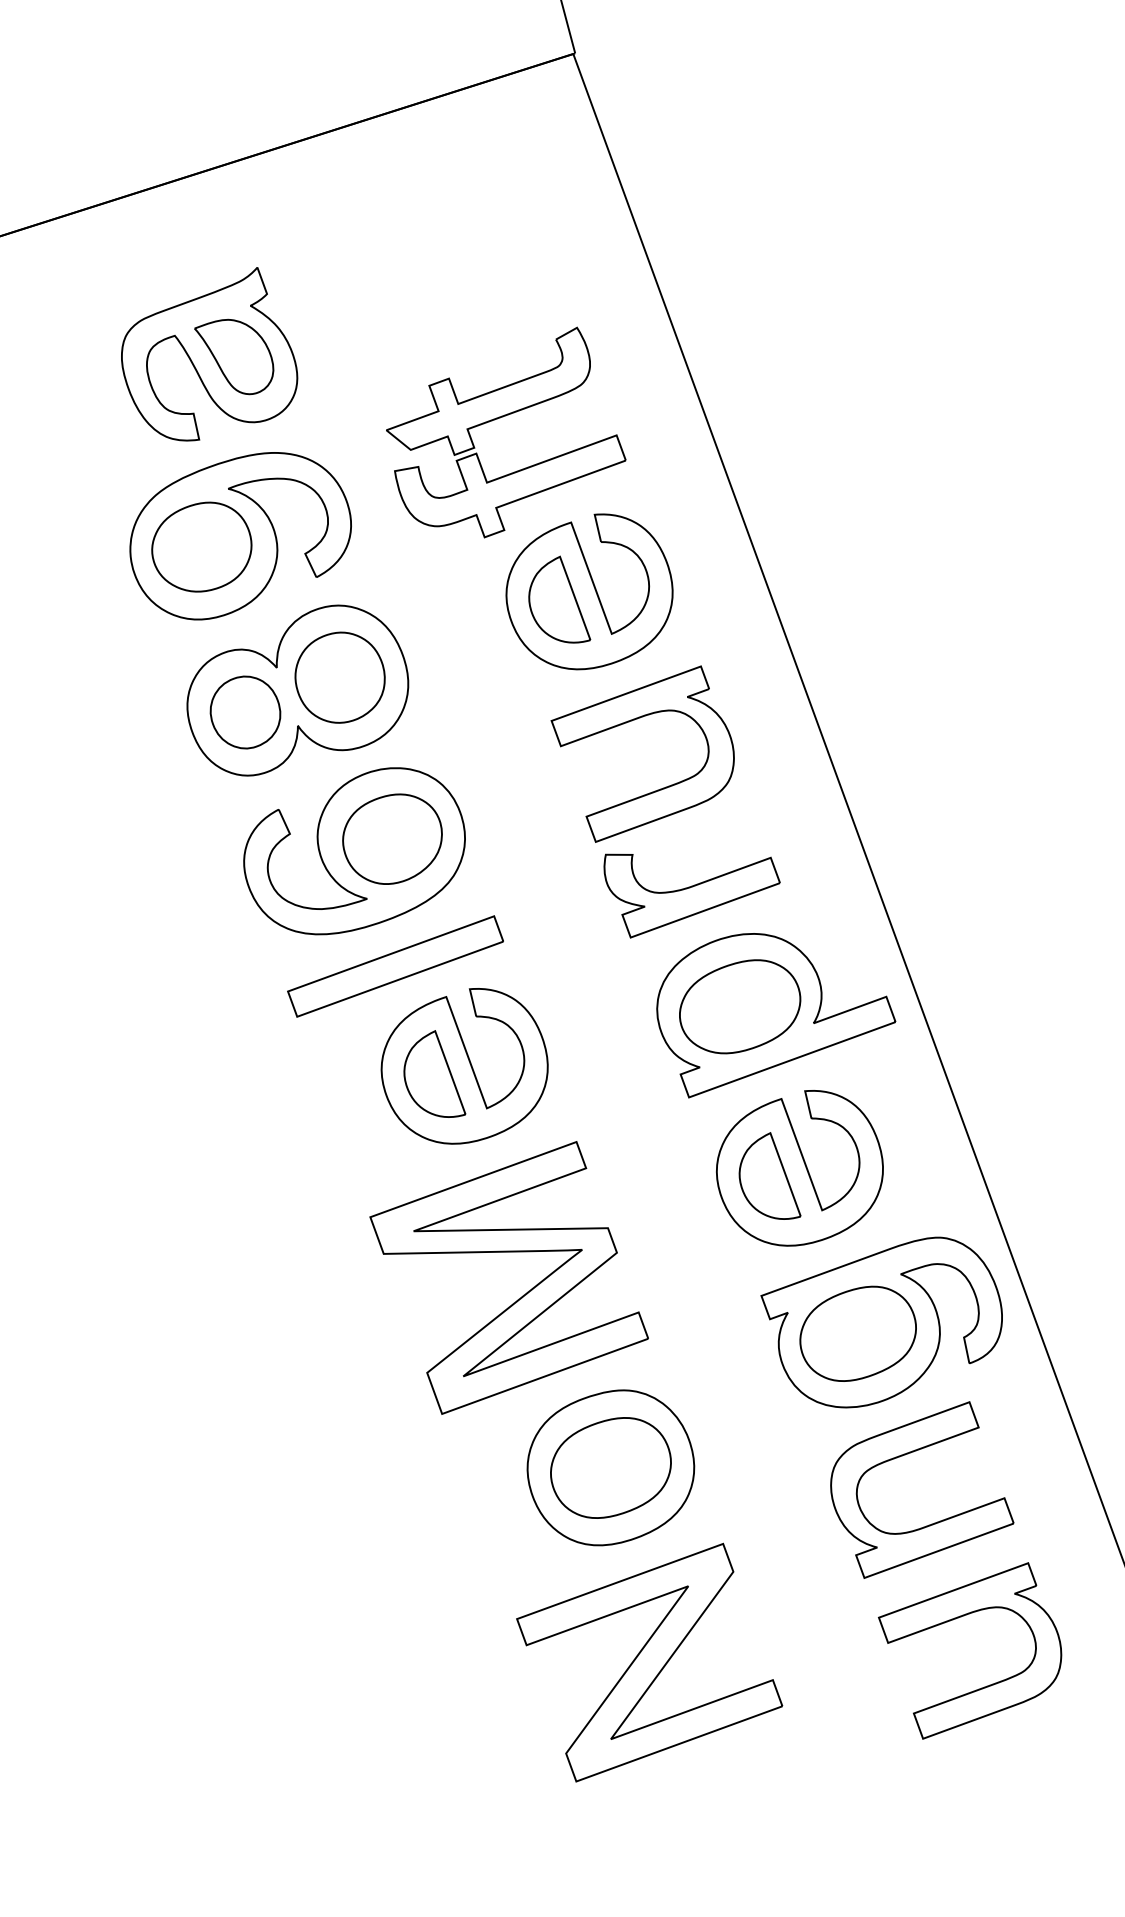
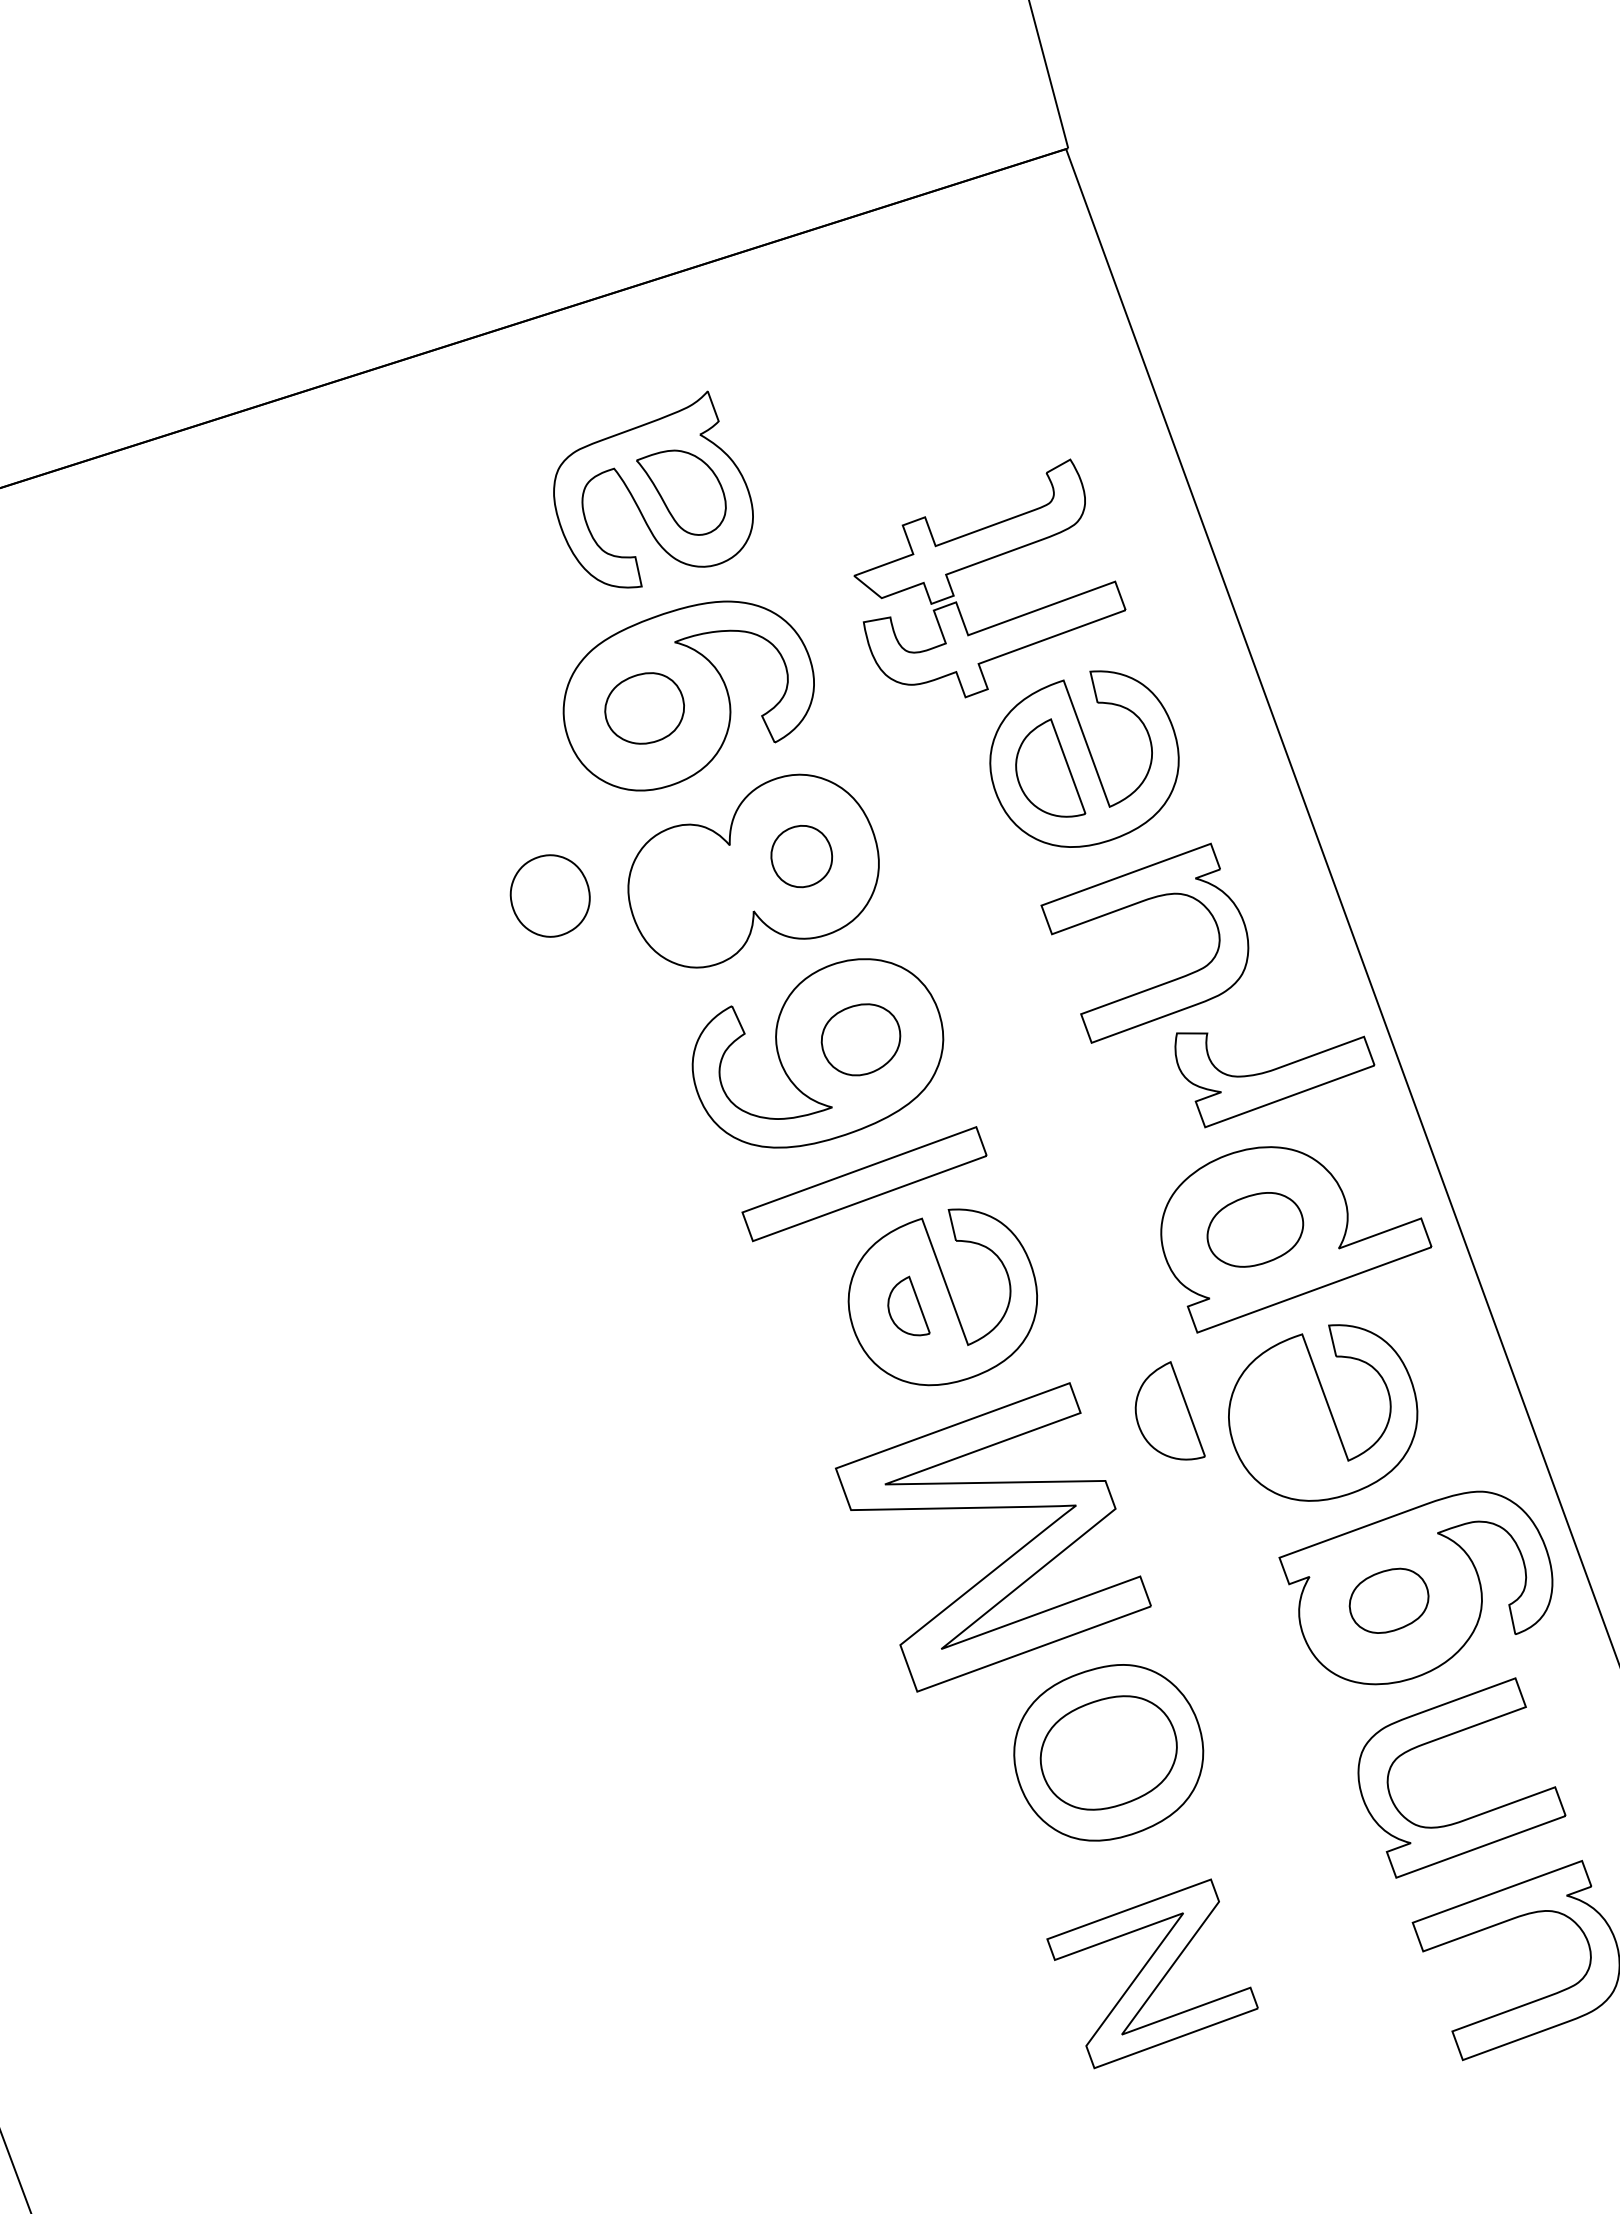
part: (201, 547) -> (644, 708), size x0.7
part: (340, 677) -> (801, 856), size x0.6
part: (244, 712) -> (549, 895), moved
part: (392, 839) -> (860, 1039), size x0.7
part: (691, 896) -> (1274, 1080), moved
part: (740, 1006) -> (1255, 1229), size x0.7
part: (434, 1073) -> (908, 1305), size x0.6
part: (769, 1175) -> (1169, 1410), moved
part: (857, 1333) -> (1388, 1600), size x0.6
part: (649, 1662) -> (1152, 1973), size x0.7

